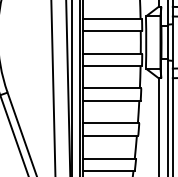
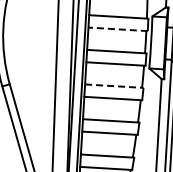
line: (112, 31) -> (118, 29), solid -> dashed
line: (112, 88) -> (114, 86), solid -> dashed

